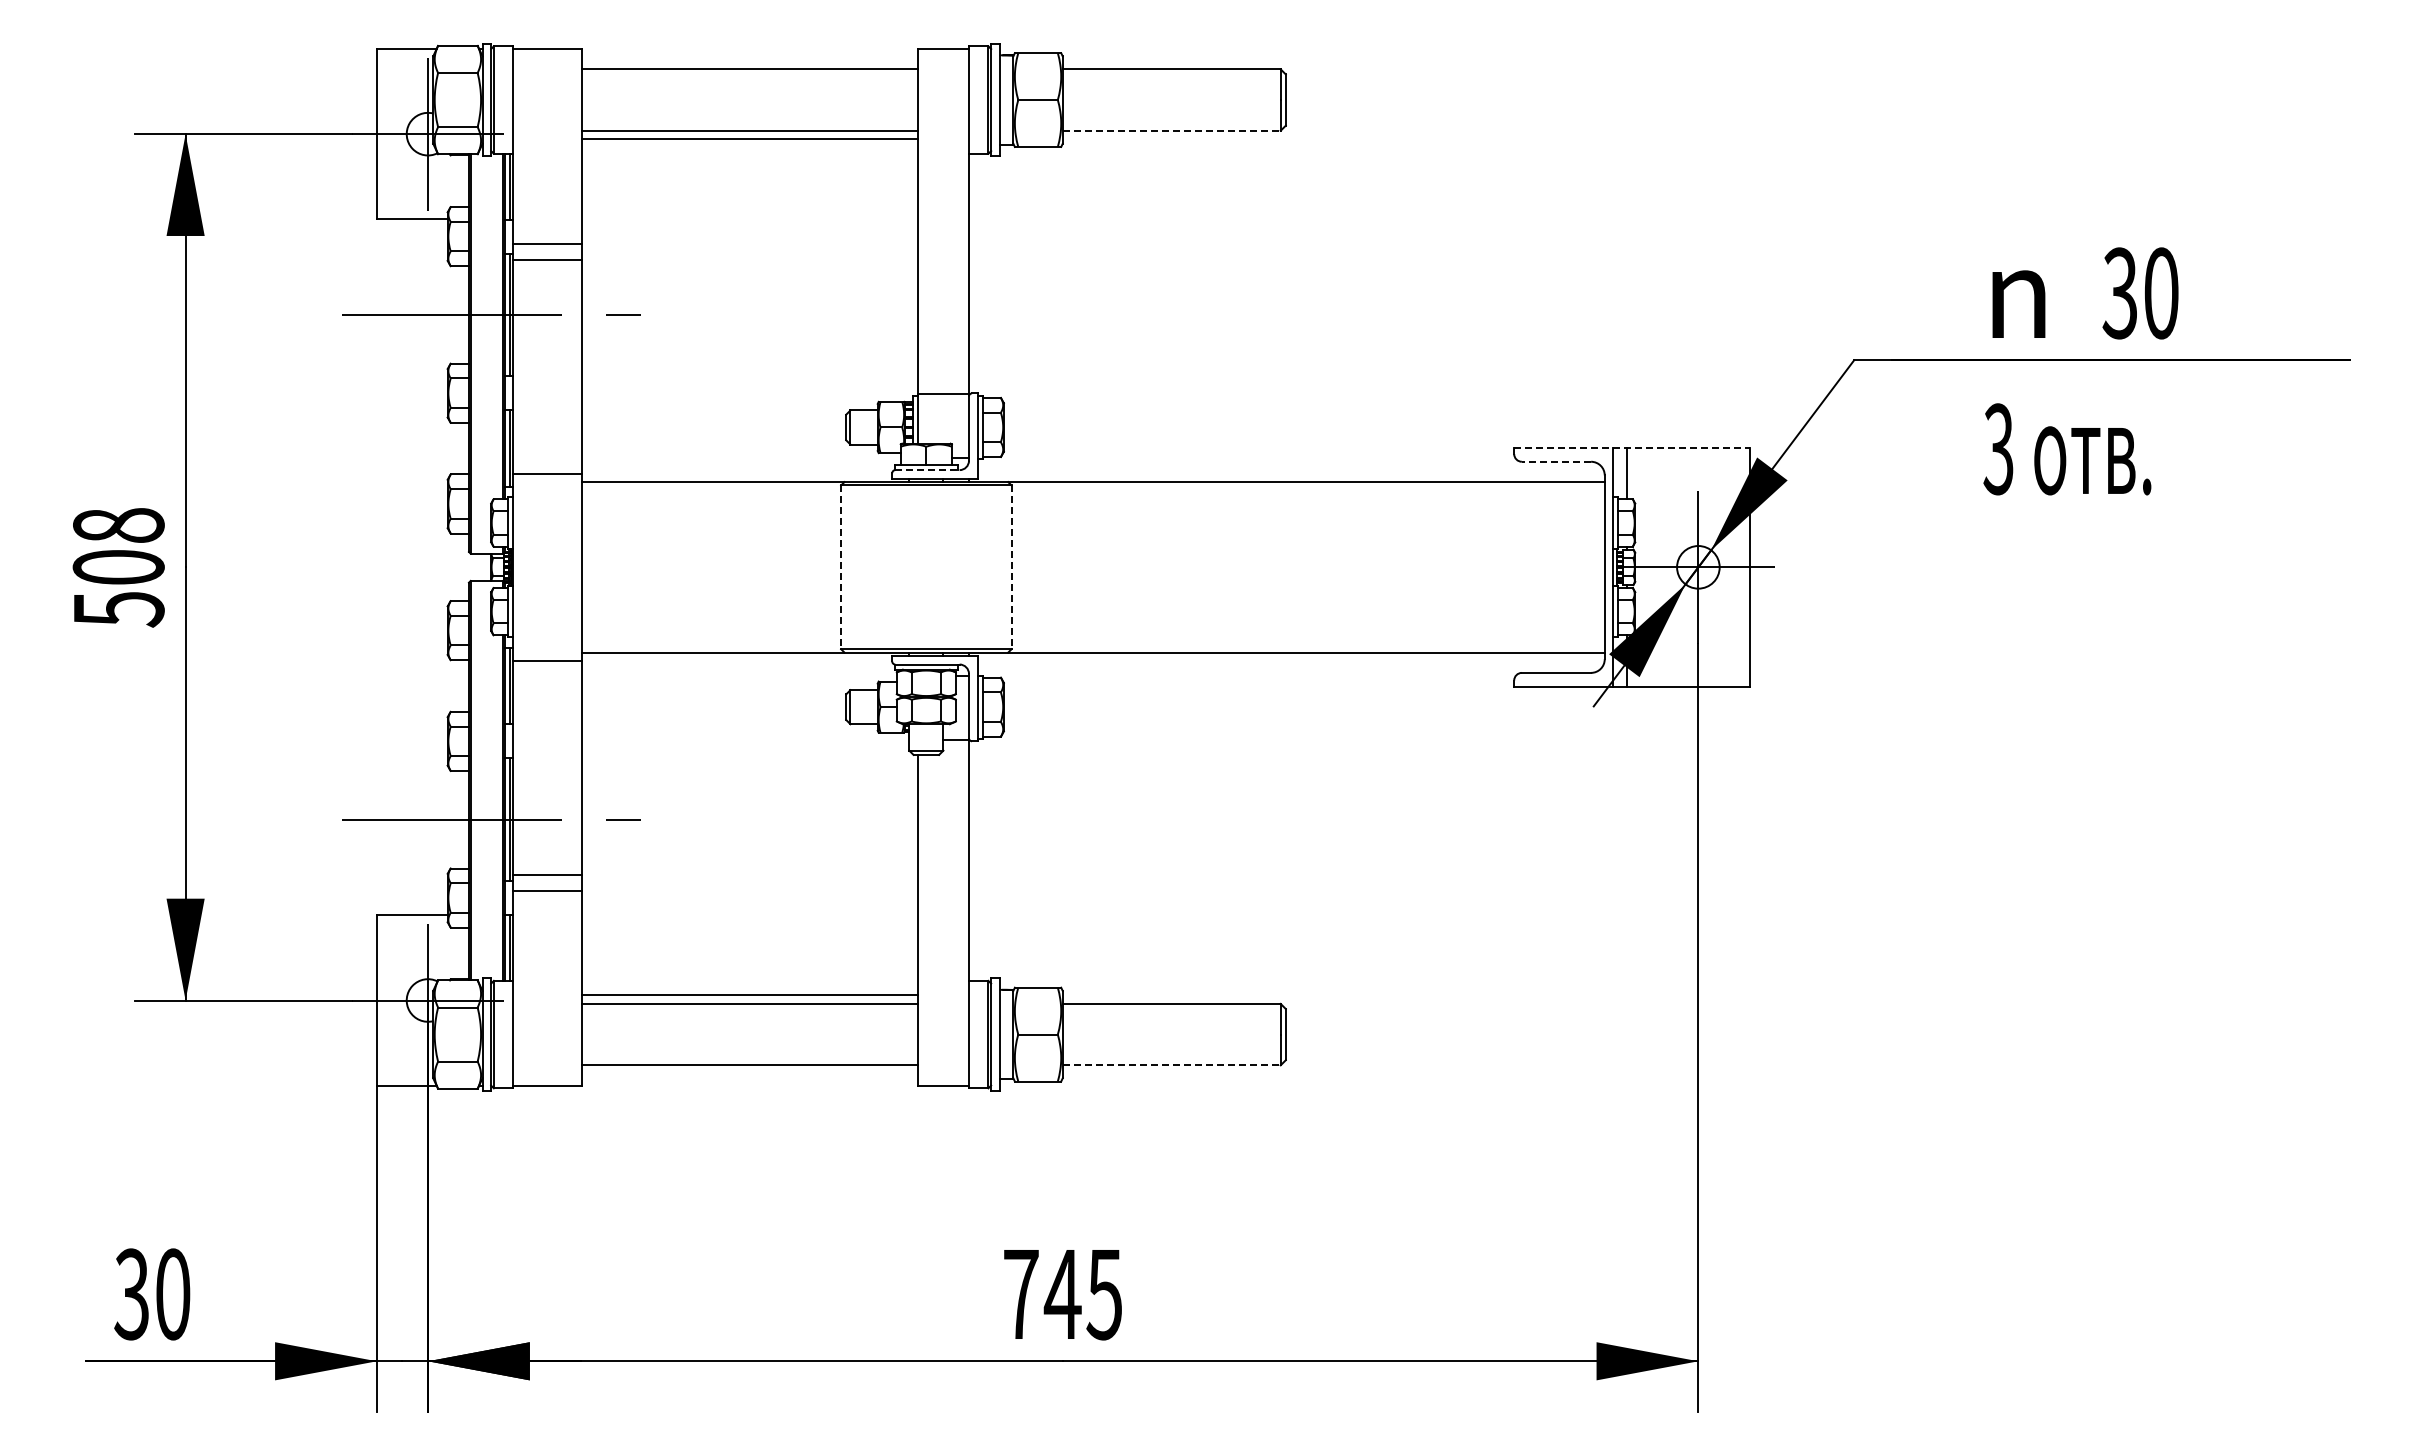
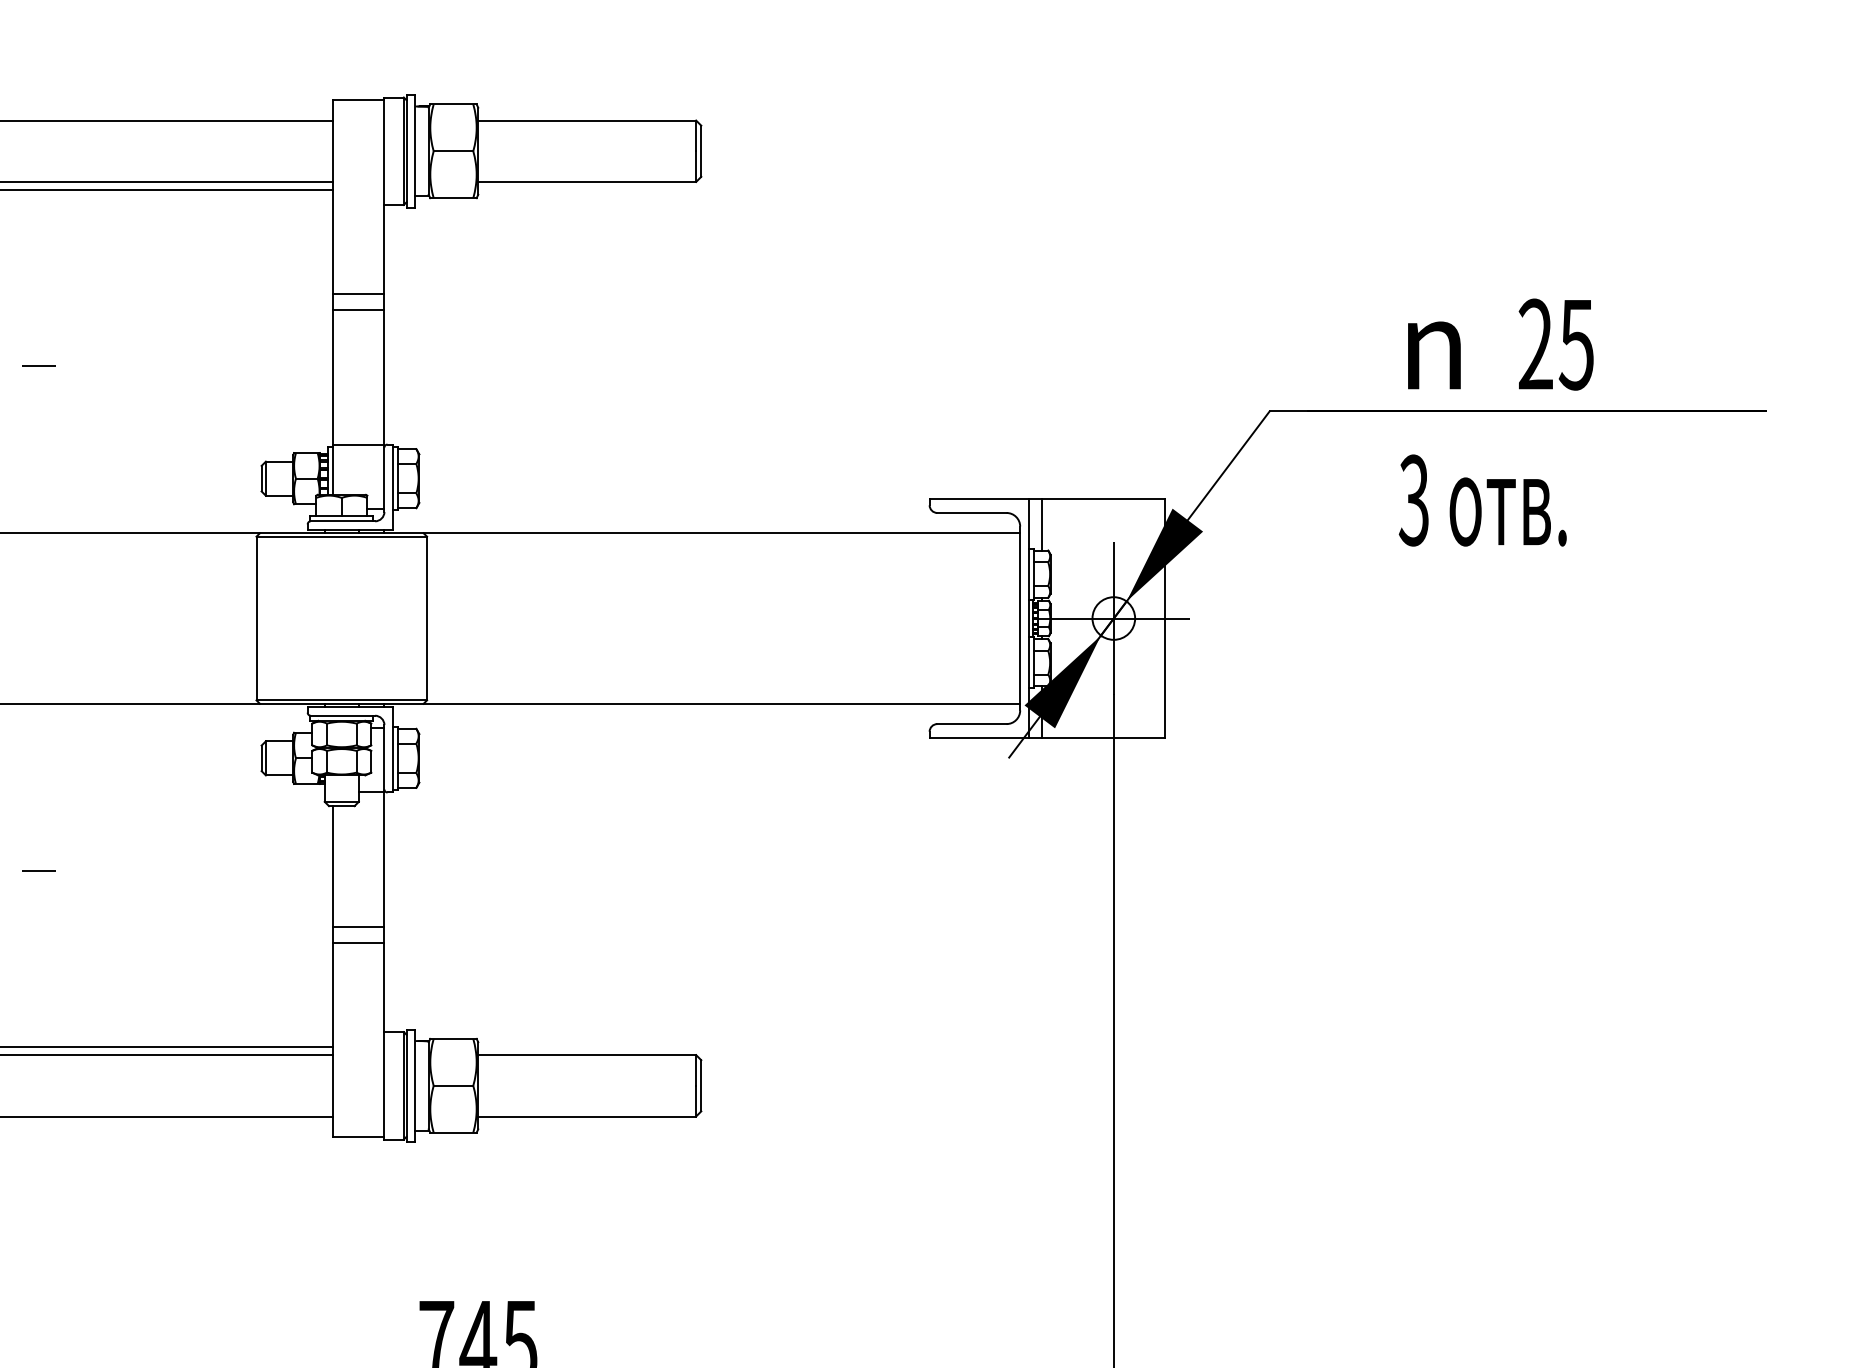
line: (1171, 130) -> (586, 181), dashed -> solid
line: (942, 242) -> (357, 293), added
line: (942, 259) -> (357, 310), added
text: (2140, 293) -> (1555, 344), 30 -> 25
line: (1631, 447) -> (1046, 498), dashed -> solid
line: (1556, 461) -> (971, 512), dashed -> solid
line: (927, 470) -> (342, 521), dashed -> solid
line: (841, 567) -> (256, 618), dashed -> solid
line: (1011, 567) -> (426, 618), dashed -> solid
line: (942, 875) -> (357, 926), added
line: (942, 891) -> (357, 942), added
line: (1171, 1065) -> (586, 1116), dashed -> solid

